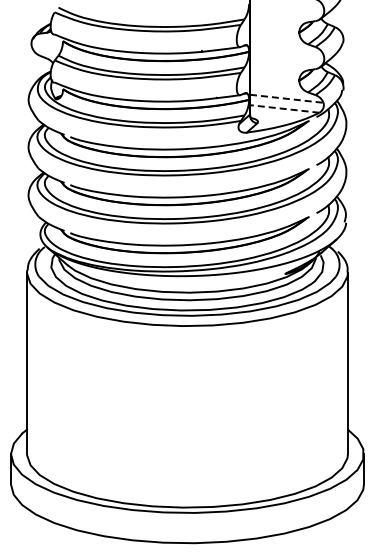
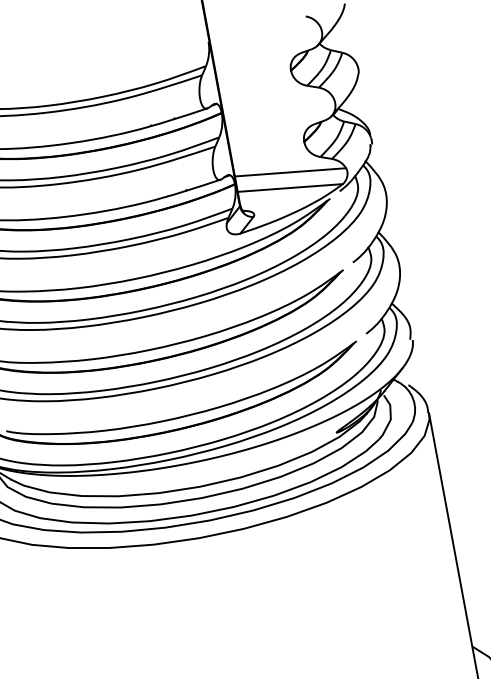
line: (286, 98) -> (290, 171), dashed -> solid
line: (284, 108) -> (289, 187), dashed -> solid

